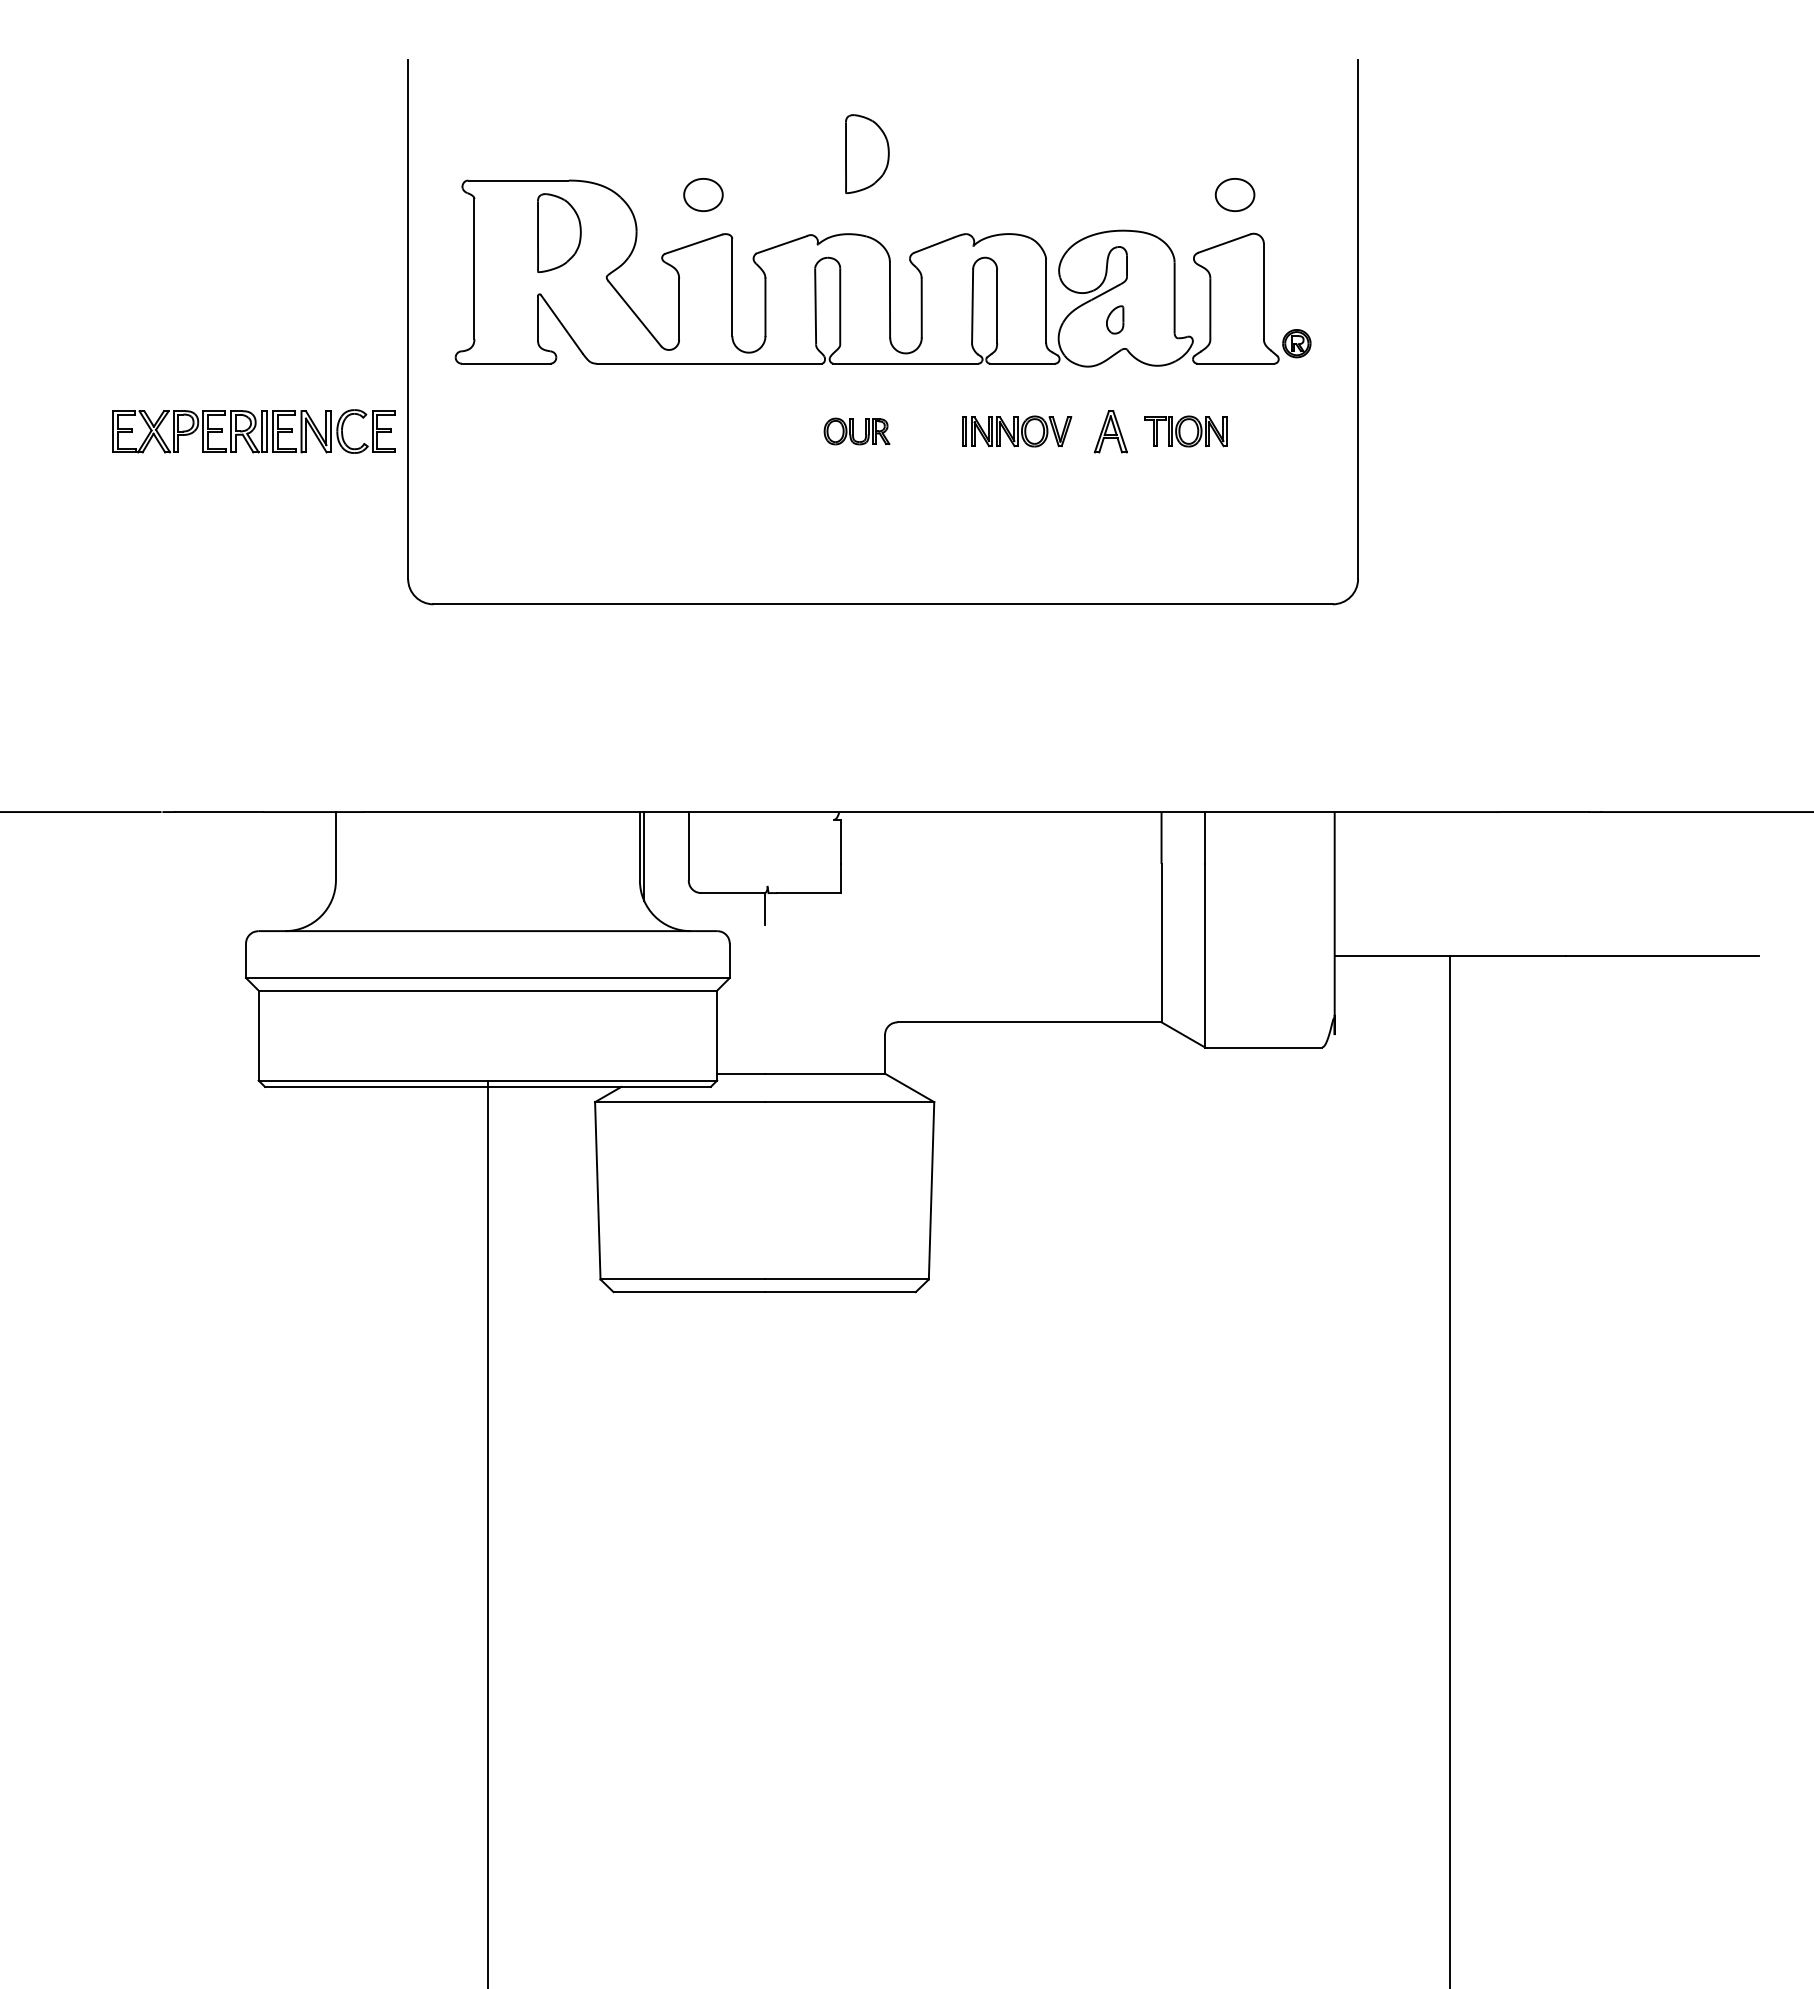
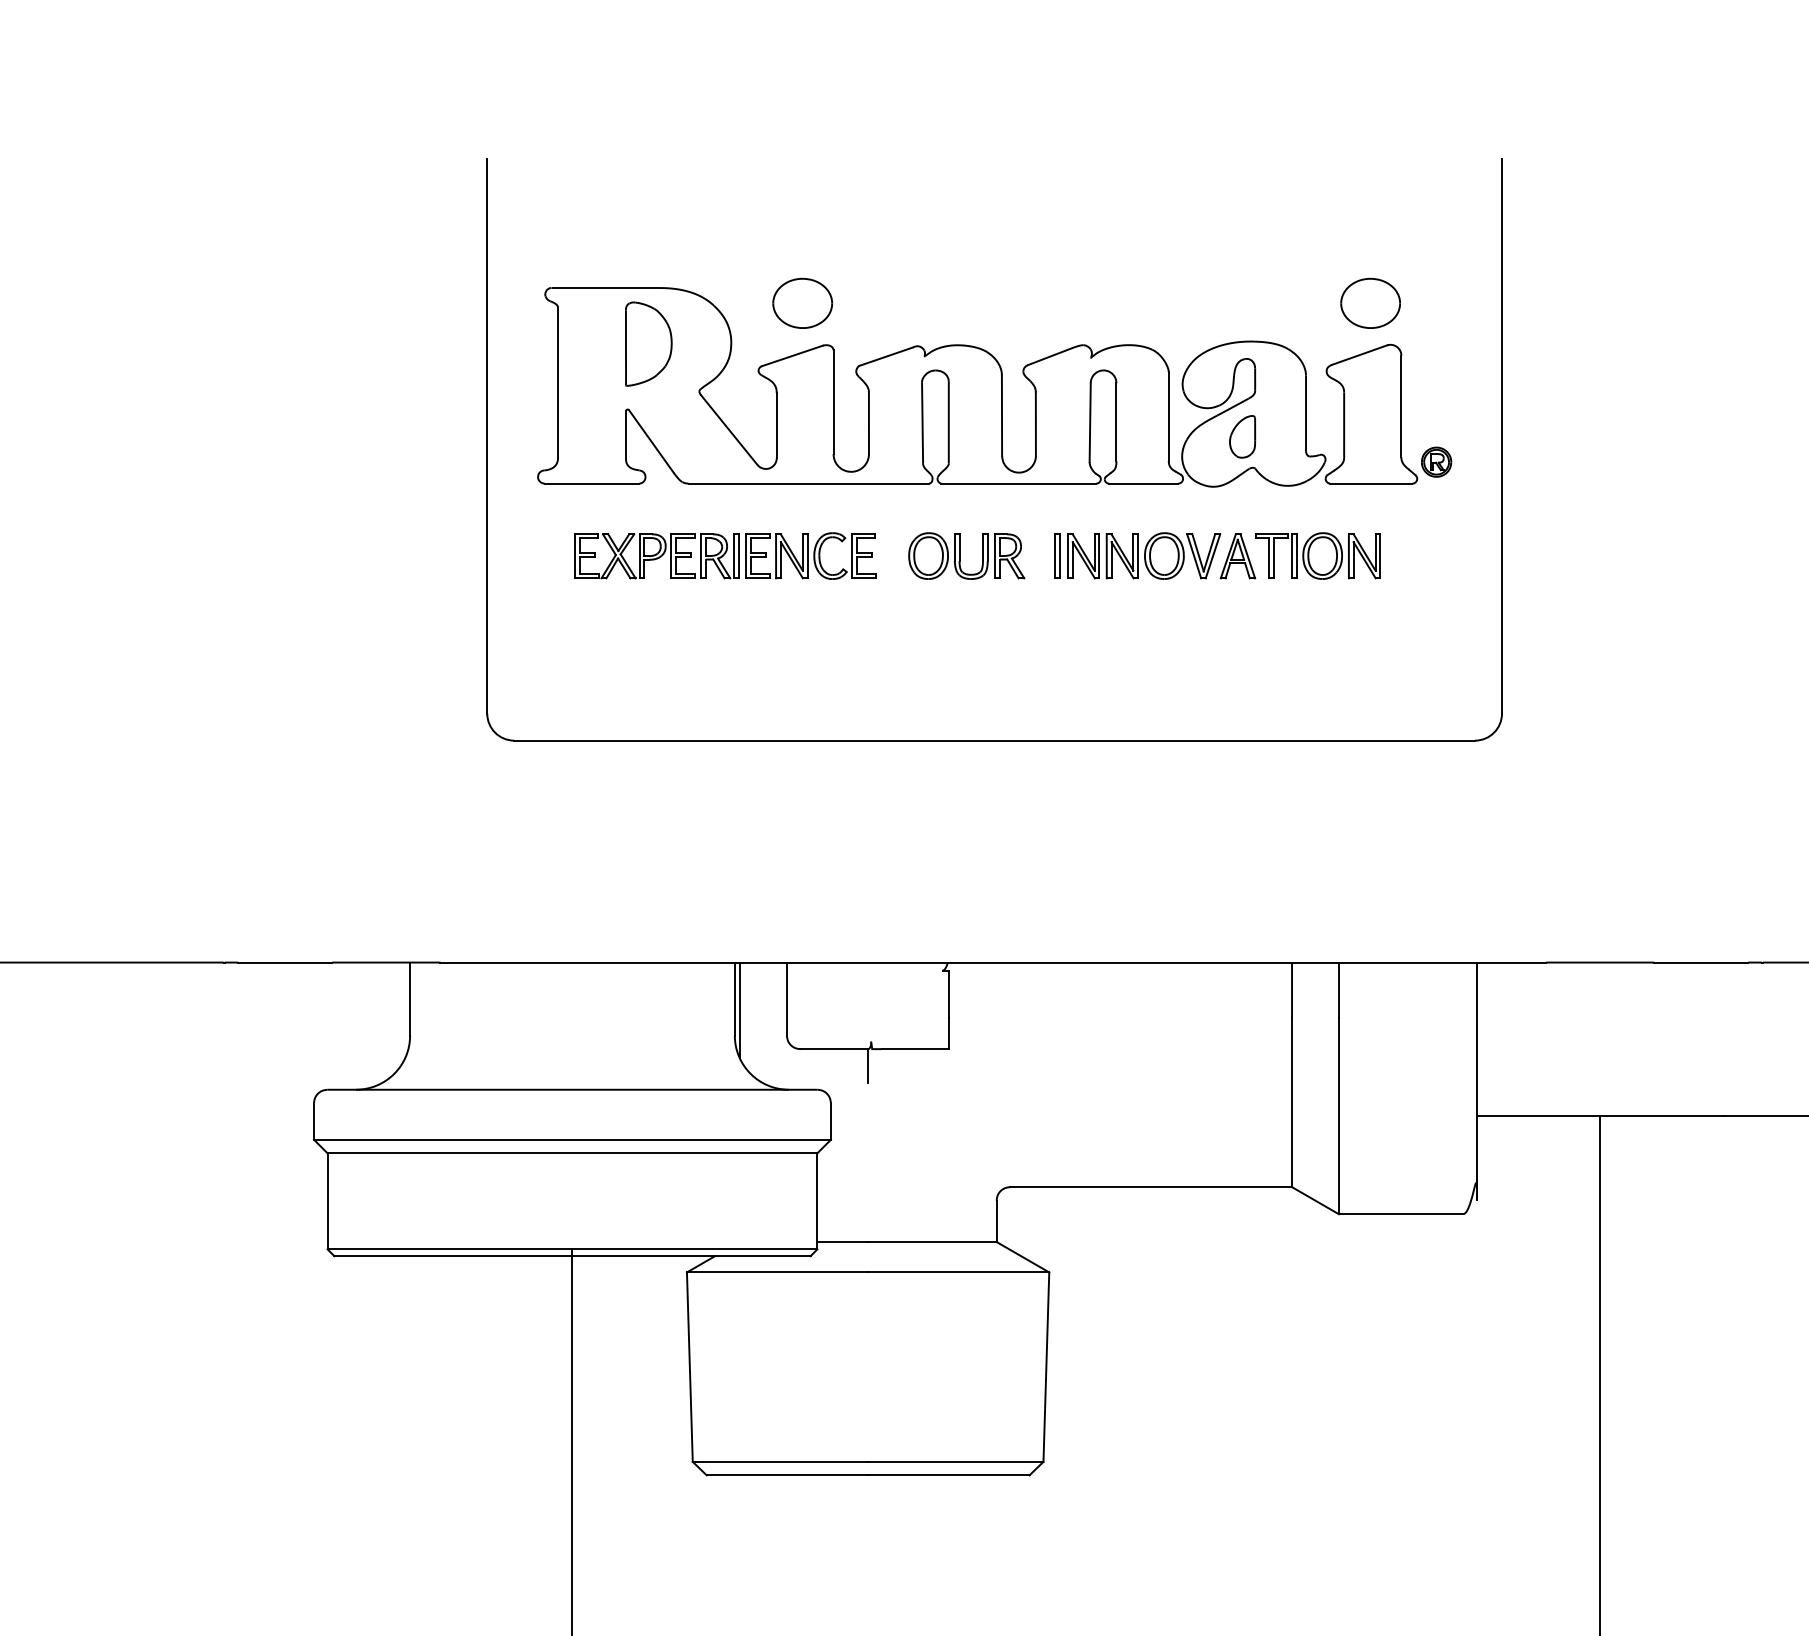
part: (867, 153) -> (977, 259), removed
part: (703, 194) -> (802, 302), size x1.43
part: (1234, 194) -> (1369, 302), size x1.43
part: (1114, 319) -> (1241, 436), size x1.43
part: (253, 431) -> (724, 556), moved
part: (856, 431) -> (966, 556), size x1.67
part: (1017, 431) -> (1138, 556), size x1.43
part: (1185, 431) -> (1317, 556), size x1.43

